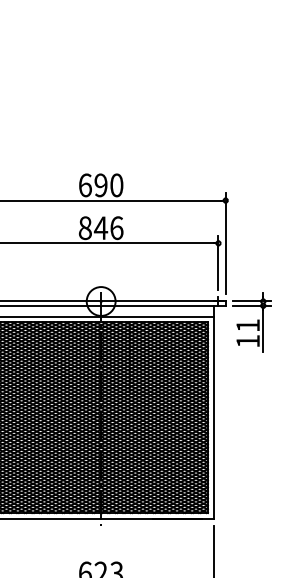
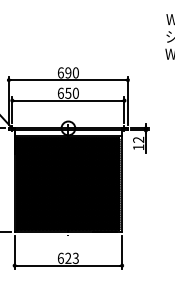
text: (101, 226) -> (68, 92), 846 -> 650
text: (247, 324) -> (138, 139), 11 -> 12

